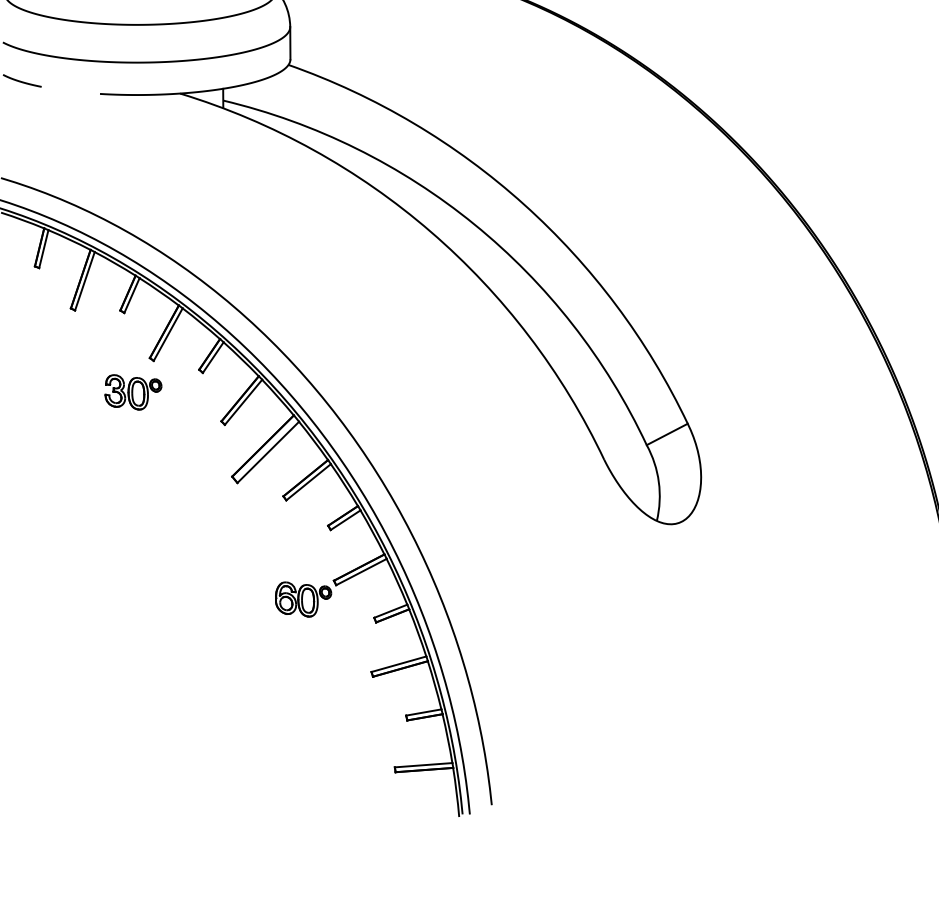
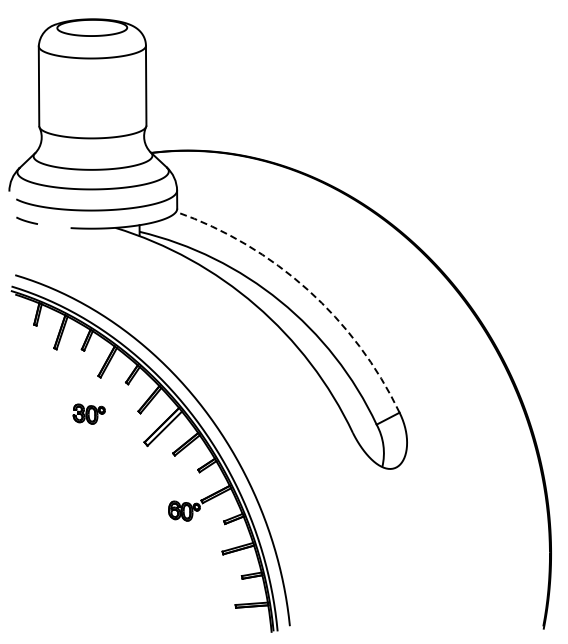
arc: (523, 203) -> (307, 289), solid -> dashed
part: (131, 391) -> (88, 413), moved

